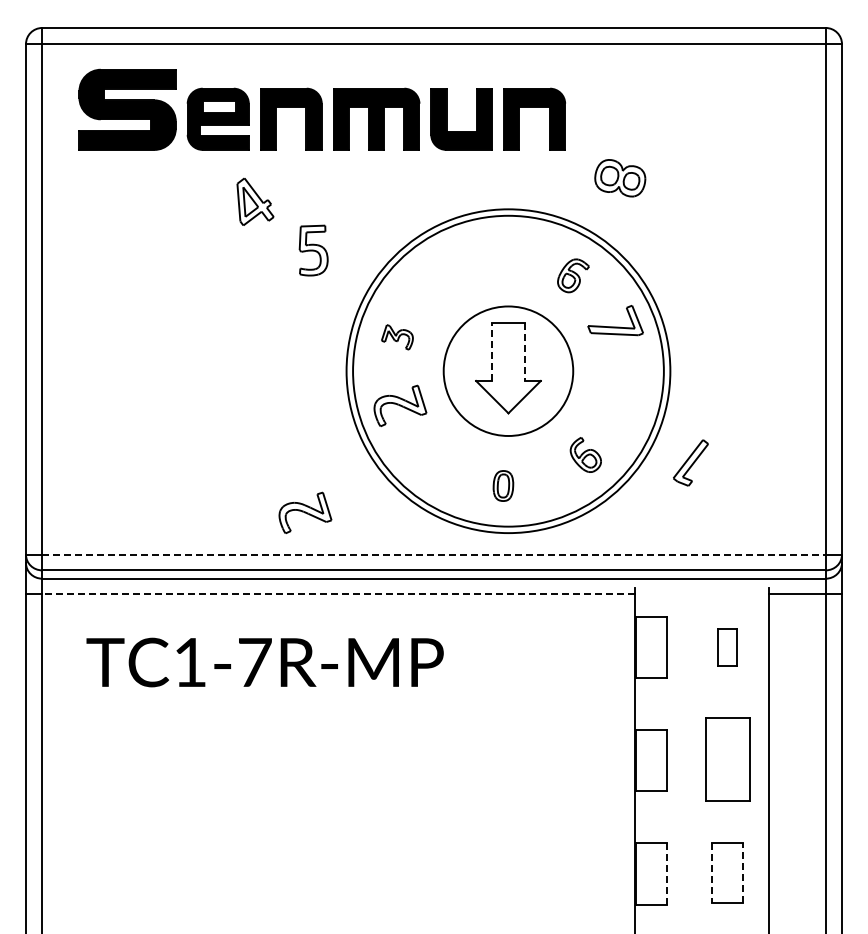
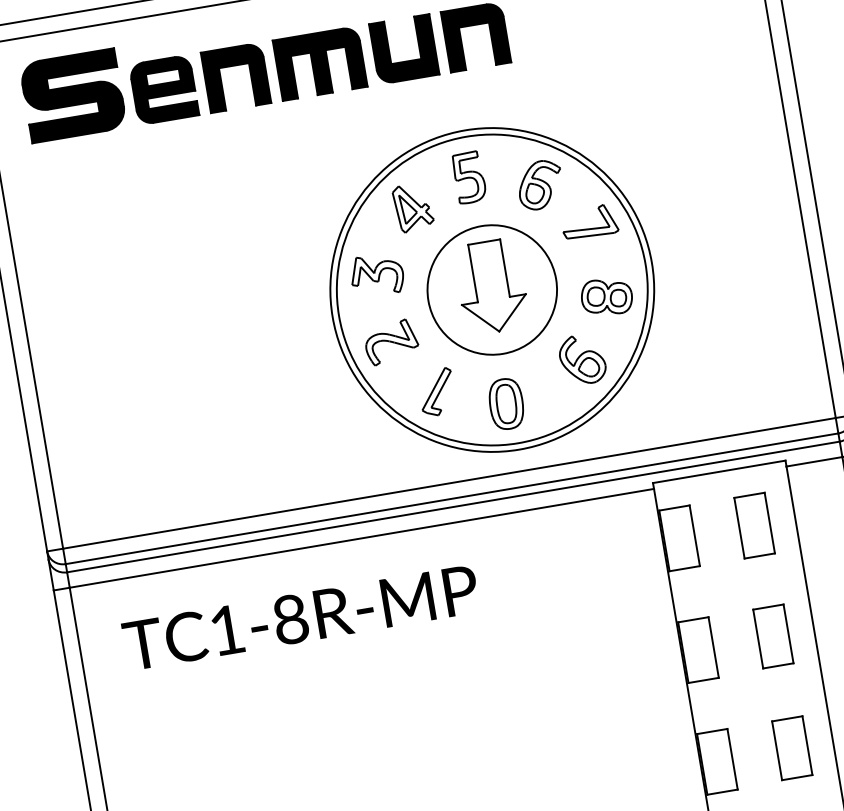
part: (620, 178) -> (607, 297), moved
part: (255, 201) -> (413, 207), moved
part: (313, 250) -> (469, 177), moved
part: (573, 275) -> (540, 184), size x1.43
part: (397, 337) -> (377, 275), size x1.67
line: (492, 351) -> (473, 273), dashed -> solid
line: (524, 352) -> (504, 268), dashed -> solid
part: (585, 454) -> (582, 359), size x1.43
part: (690, 462) -> (436, 392), moved
part: (503, 485) -> (506, 403), size x1.67
part: (305, 512) -> (315, 463), removed
line: (434, 554) -> (449, 483), dashed -> solid
line: (701, 588) -> (718, 472), added
line: (337, 594) -> (360, 538), dashed -> solid
part: (727, 647) -> (754, 525), size x1.67
text: (254, 662) -> (290, 619), TC1-7R-MP -> TC1-8R-MP
part: (727, 759) -> (772, 636), size x0.71
line: (712, 873) -> (777, 751), dashed -> solid
line: (743, 873) -> (807, 746), dashed -> solid
line: (667, 874) -> (733, 759), dashed -> solid

